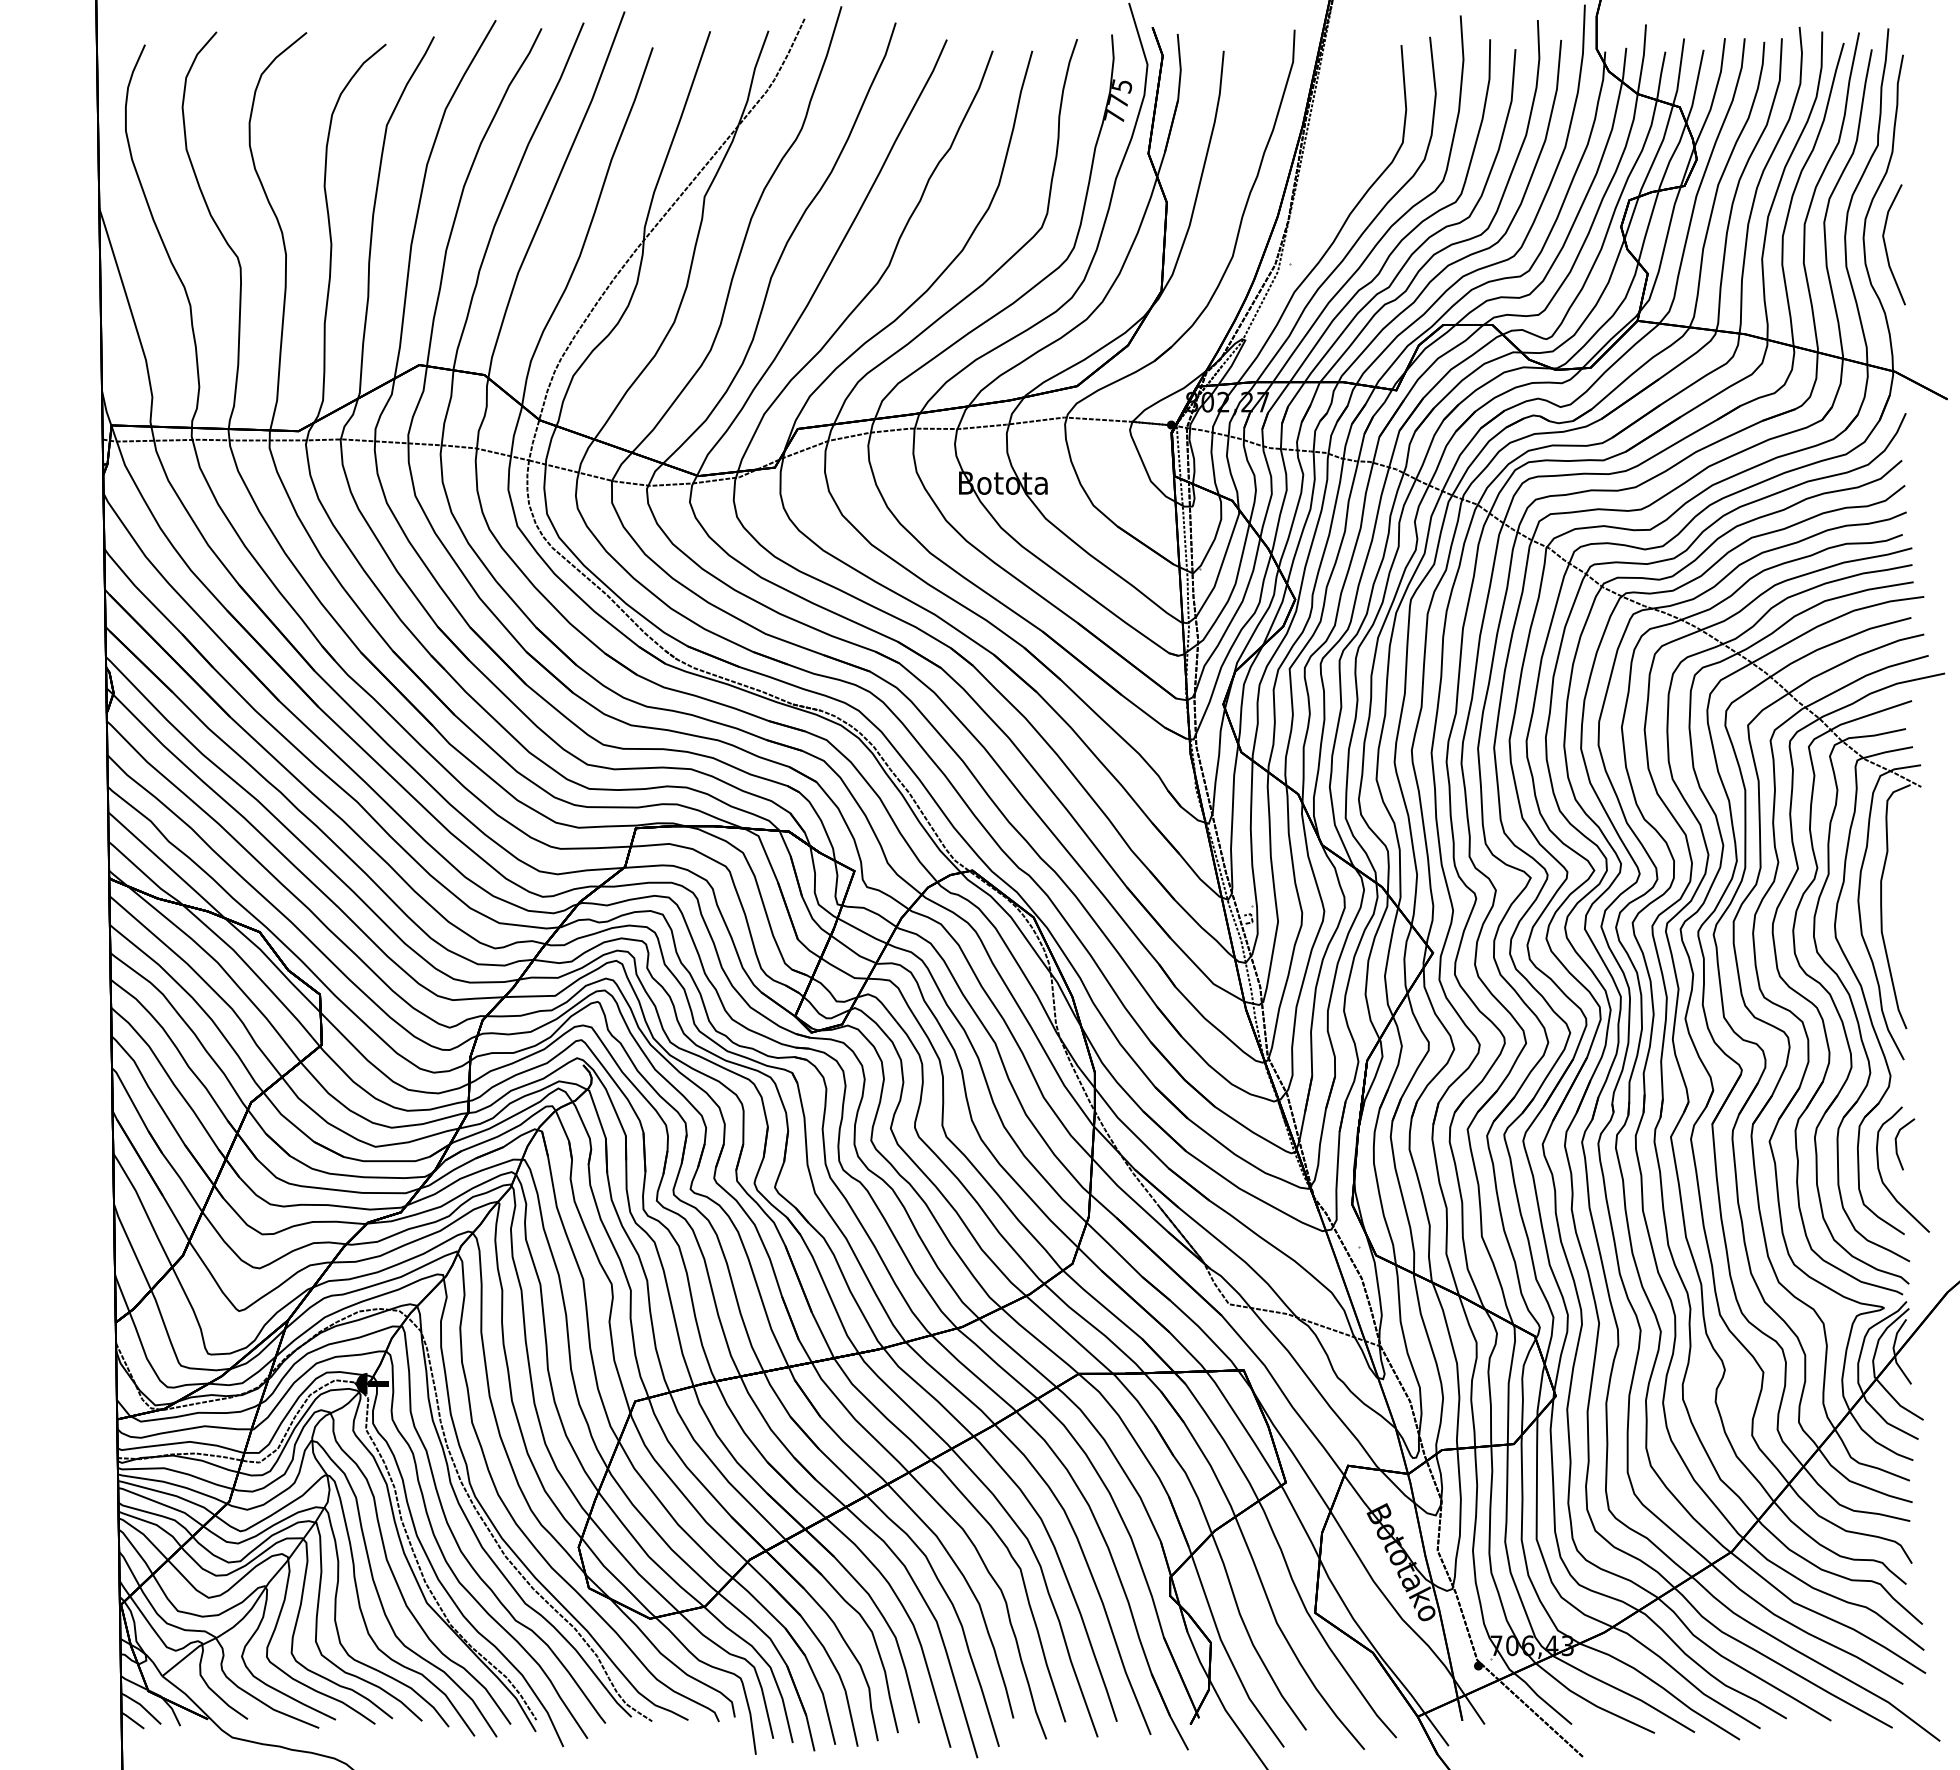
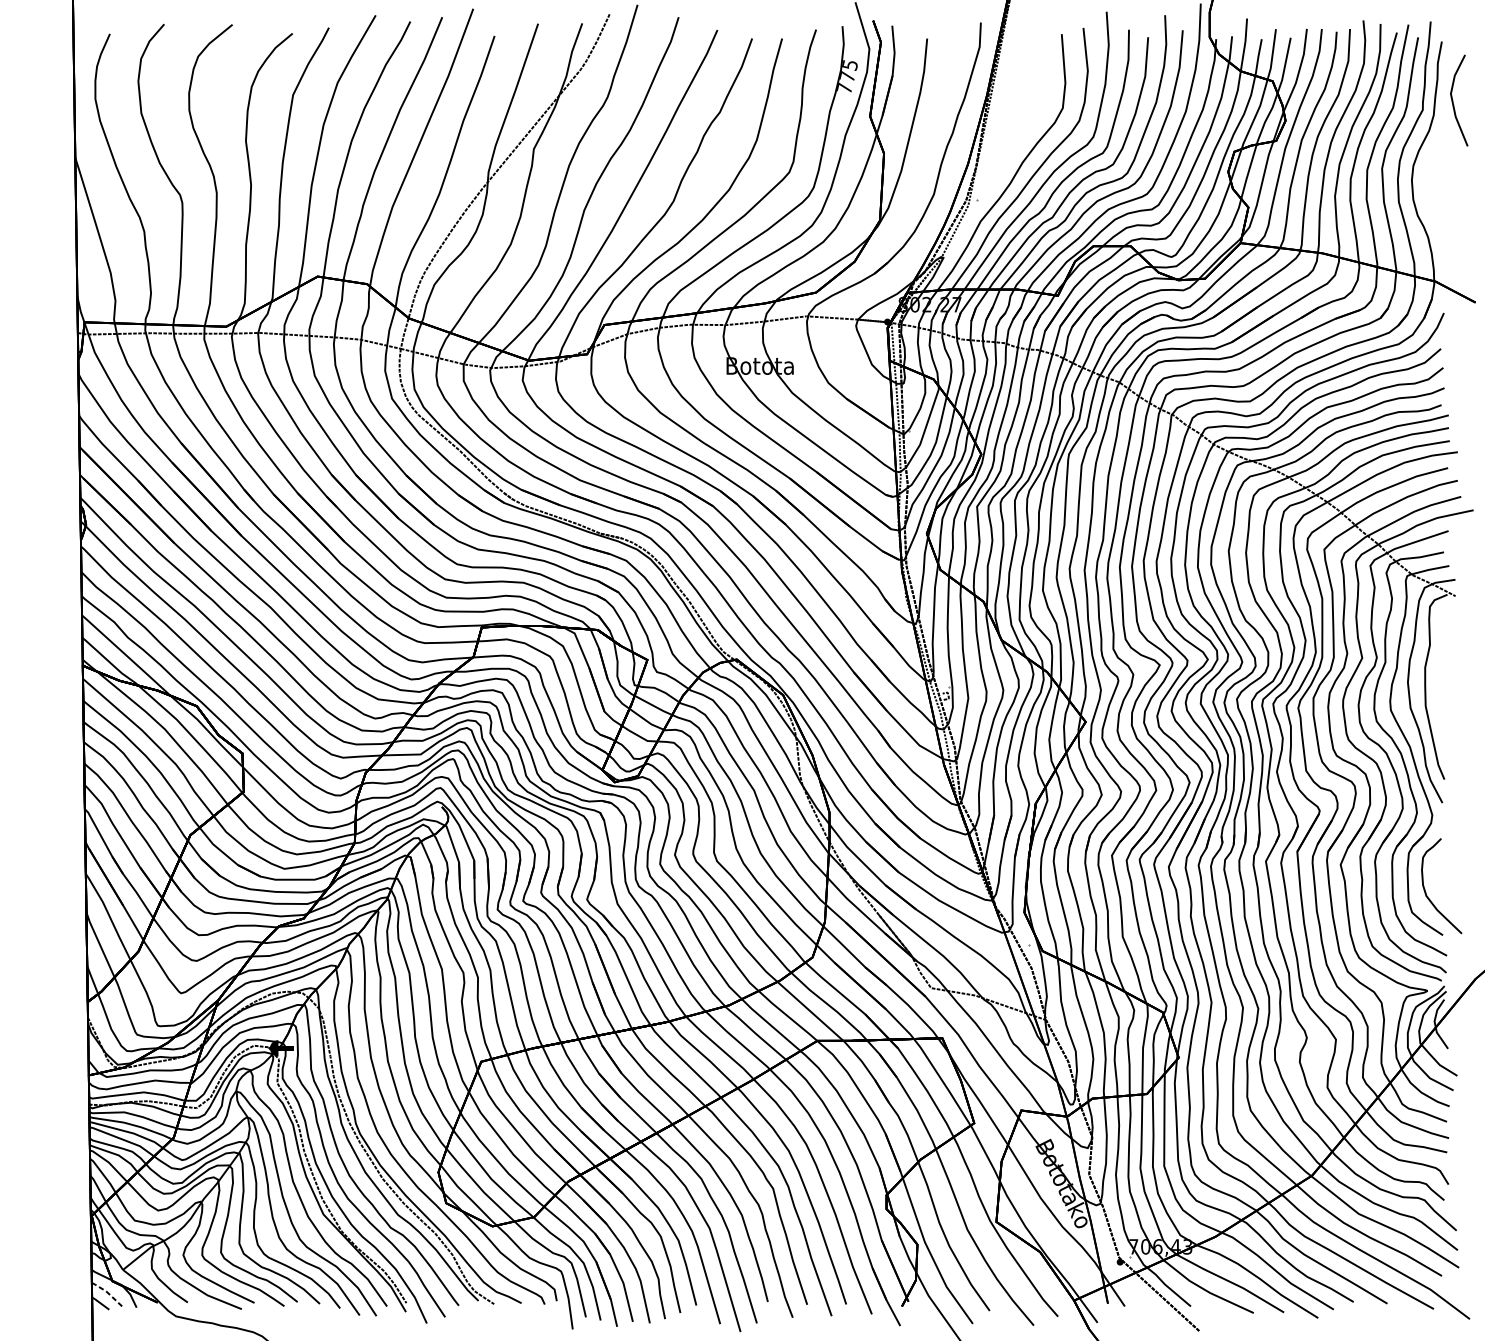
line: (1886, 246) -> (1453, 101), moved
line: (1897, 1145) -> (1437, 867), removed
line: (141, 1705) -> (107, 1292), solid -> dashed

